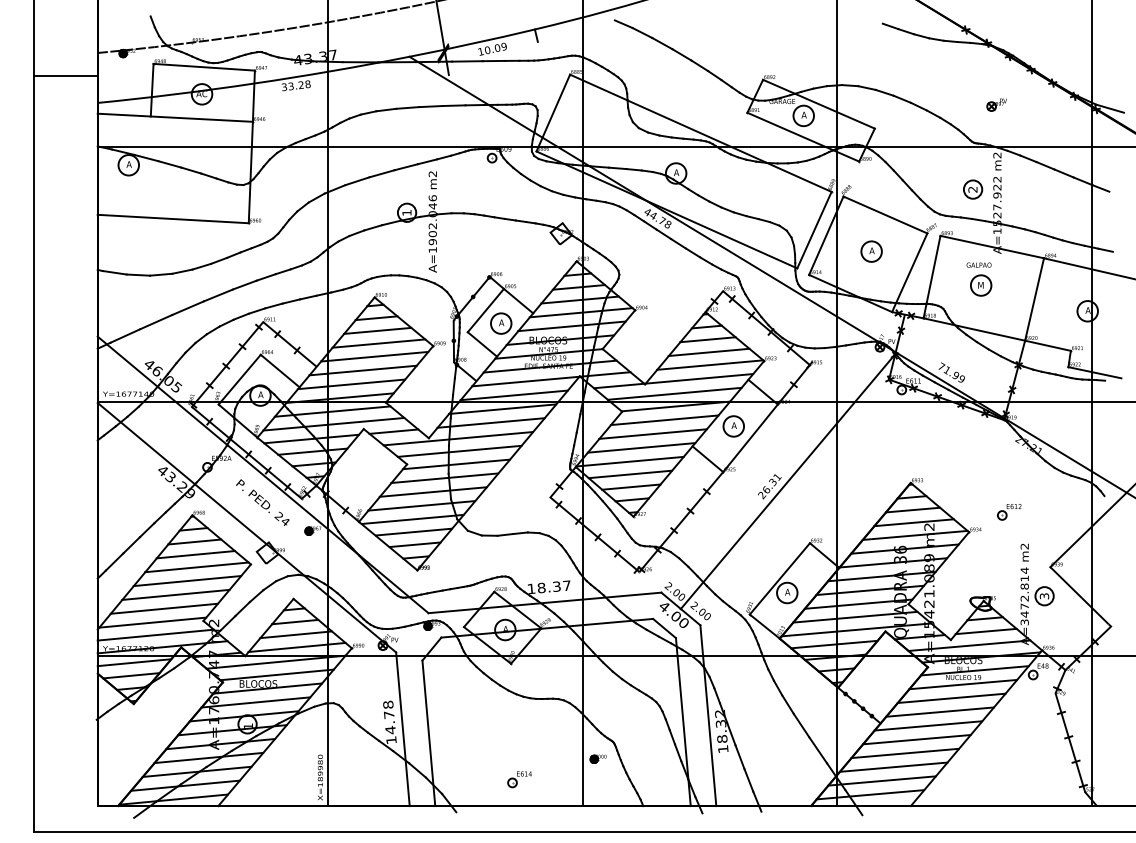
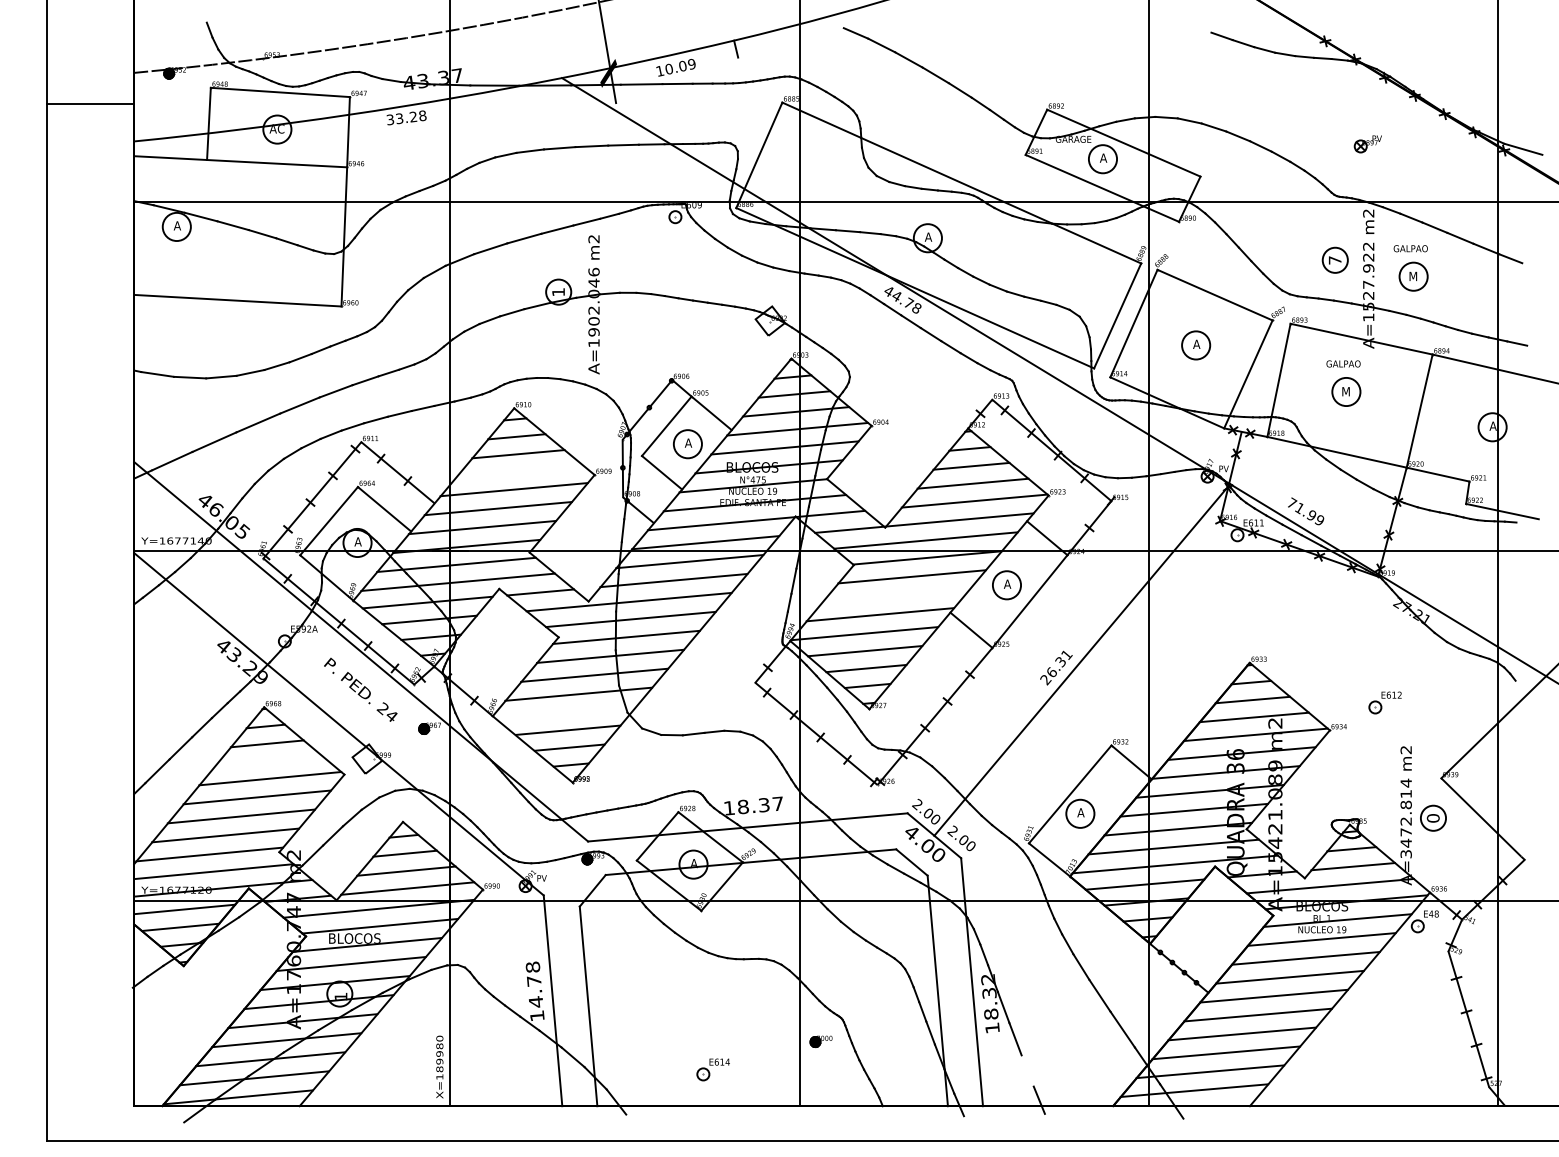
text: (972, 189) -> (1334, 260), 2 -> 7
part: (1028, 195) -> (1411, 268), added
line: (378, 343) -> (519, 471), removed
line: (652, 433) -> (895, 594), removed
line: (412, 518) -> (566, 711), removed
line: (195, 554) -> (268, 760), removed
text: (1044, 596) -> (1433, 818), 3 -> 0
line: (748, 780) -> (1027, 1071), removed

